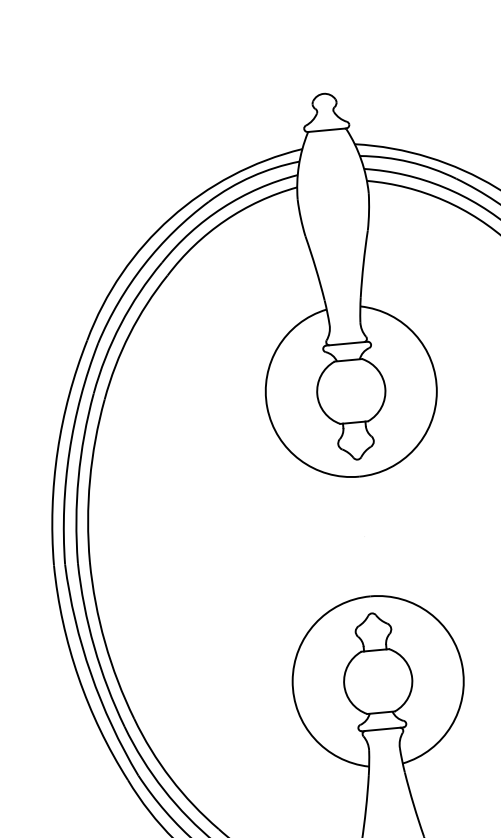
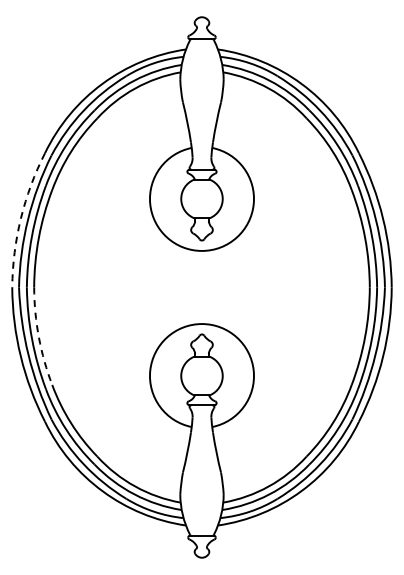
arc: (56, 451) -> (20, 218), solid -> dashed
arc: (104, 643) -> (38, 337), solid -> dashed

